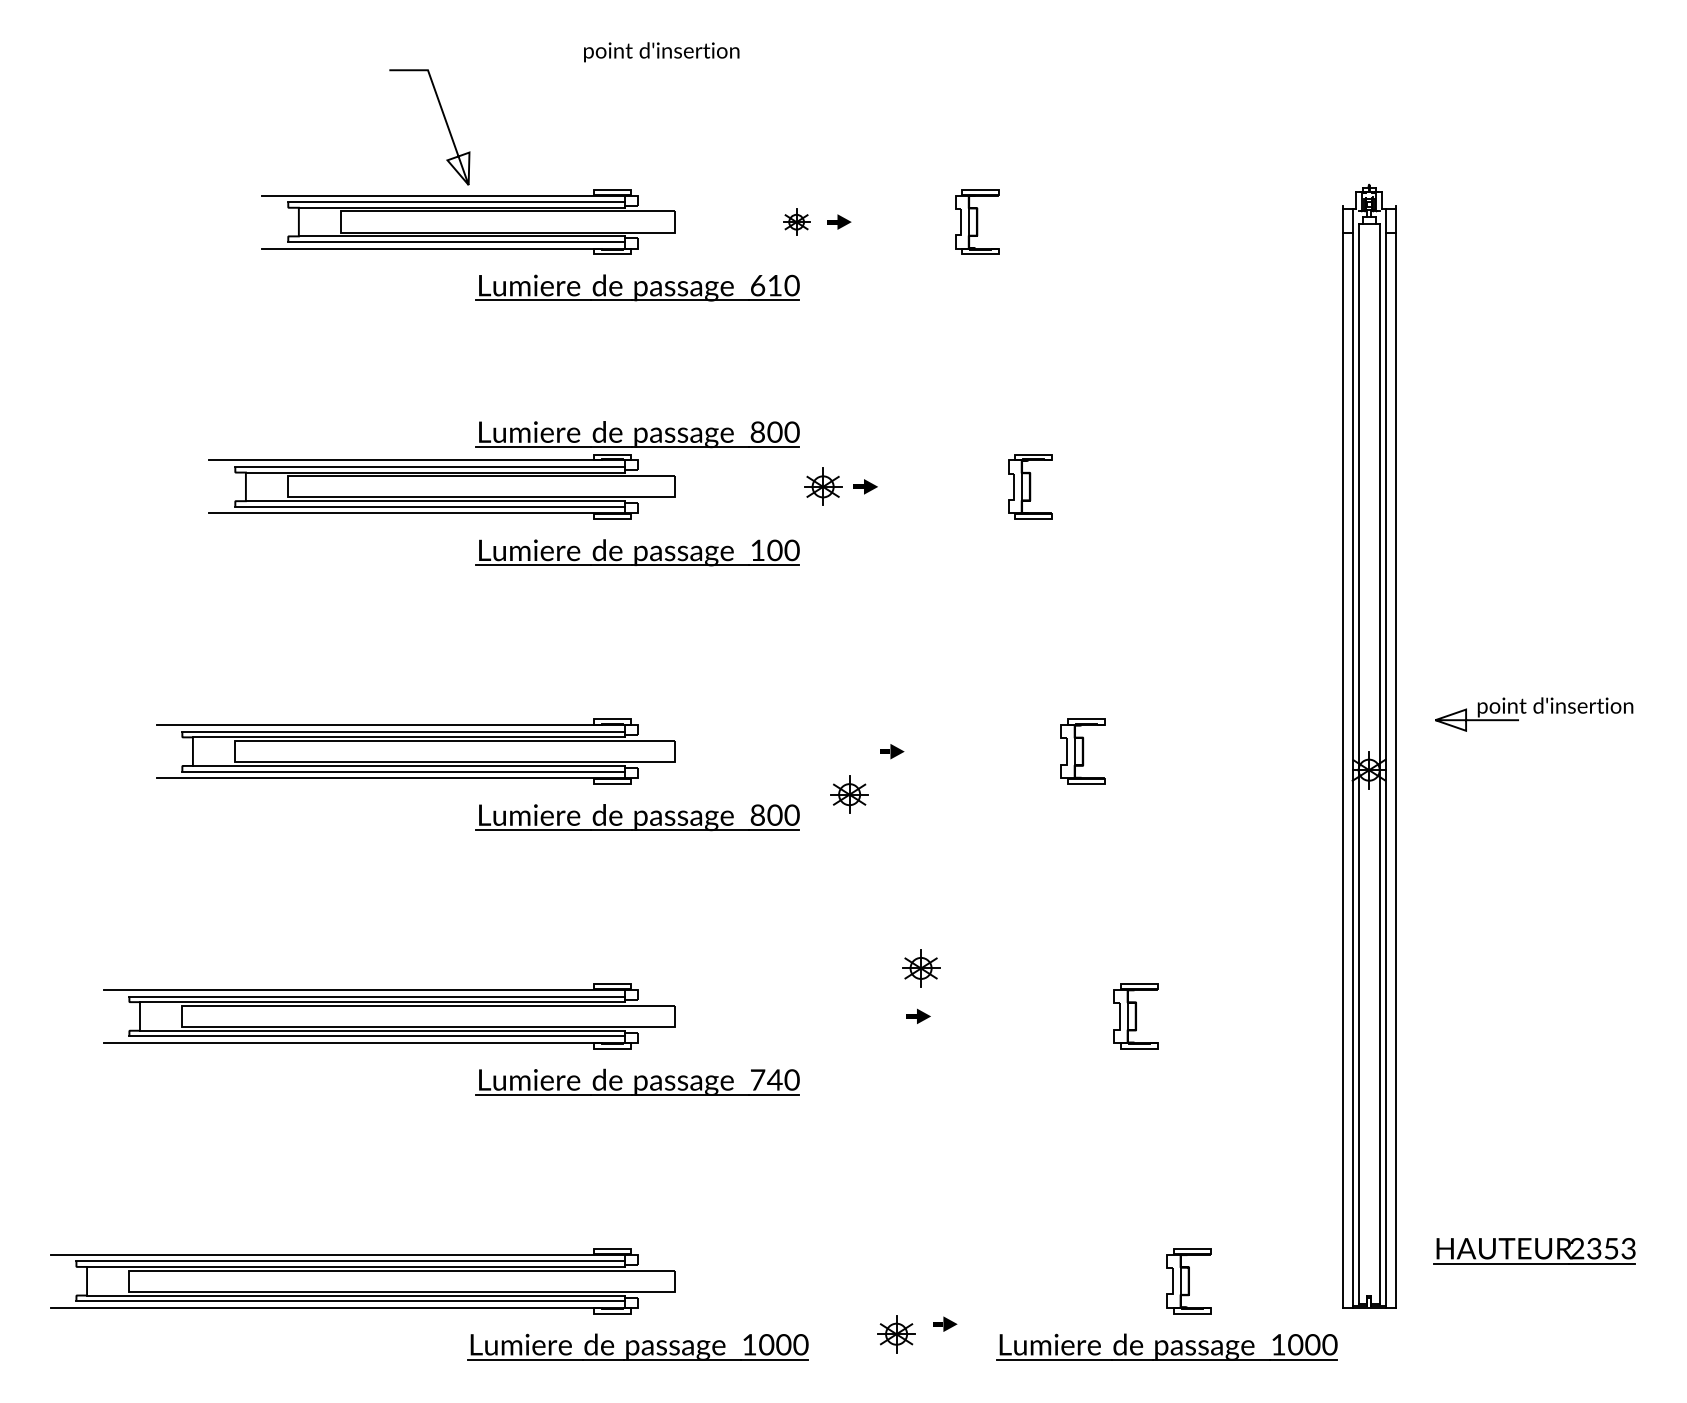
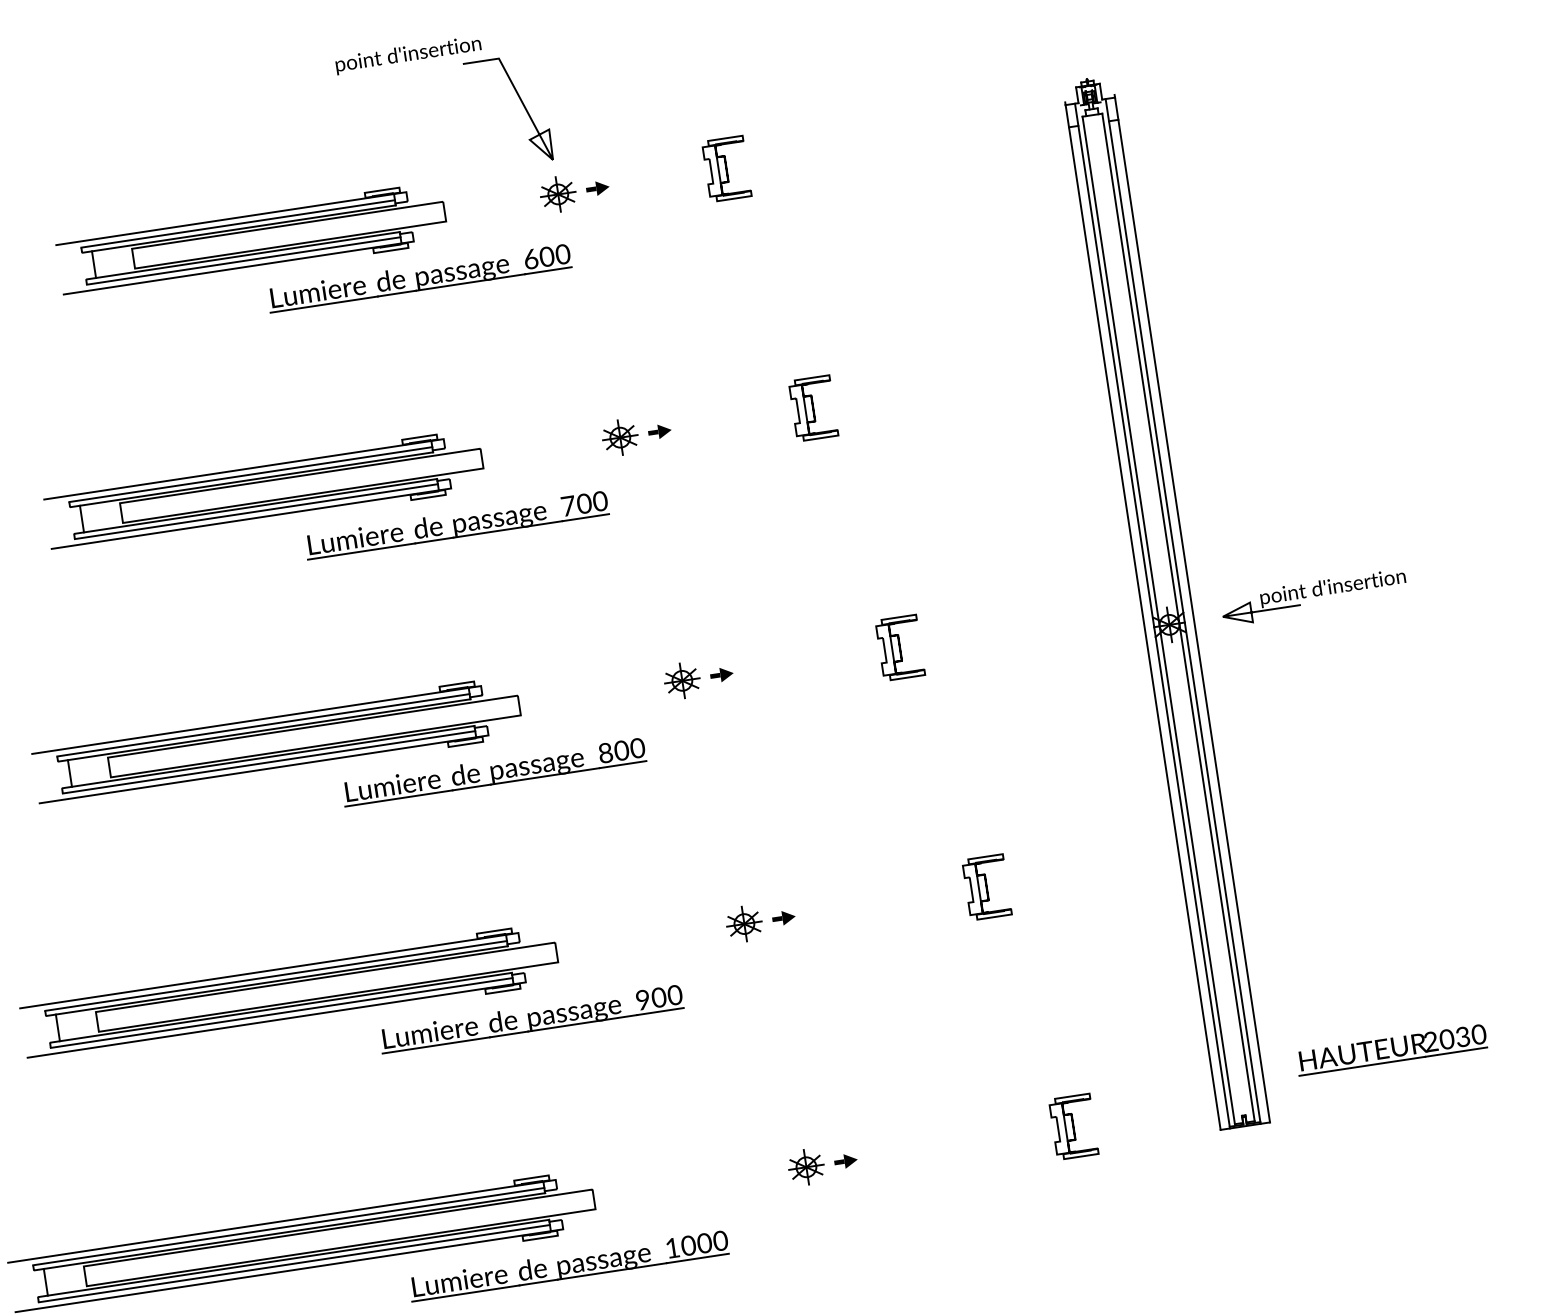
curve: (445, 123) -> (522, 105), moved
part: (796, 222) -> (558, 194), size x1.43
text: (774, 285) -> (546, 256), 610 -> 600
part: (637, 434) -> (439, 415), removed
text: (758, 549) -> (568, 505), 100 -> 700
part: (1534, 714) -> (1314, 597), moved
part: (849, 794) -> (682, 680), moved
part: (921, 968) -> (744, 924), moved
text: (766, 1079) -> (651, 998), 740 -> 900
text: (1611, 1248) -> (1462, 1036), 2353 -> 2030
part: (945, 1323) -> (846, 1160), moved
part: (896, 1334) -> (806, 1167), moved
part: (1166, 1346) -> (1061, 1190), removed

